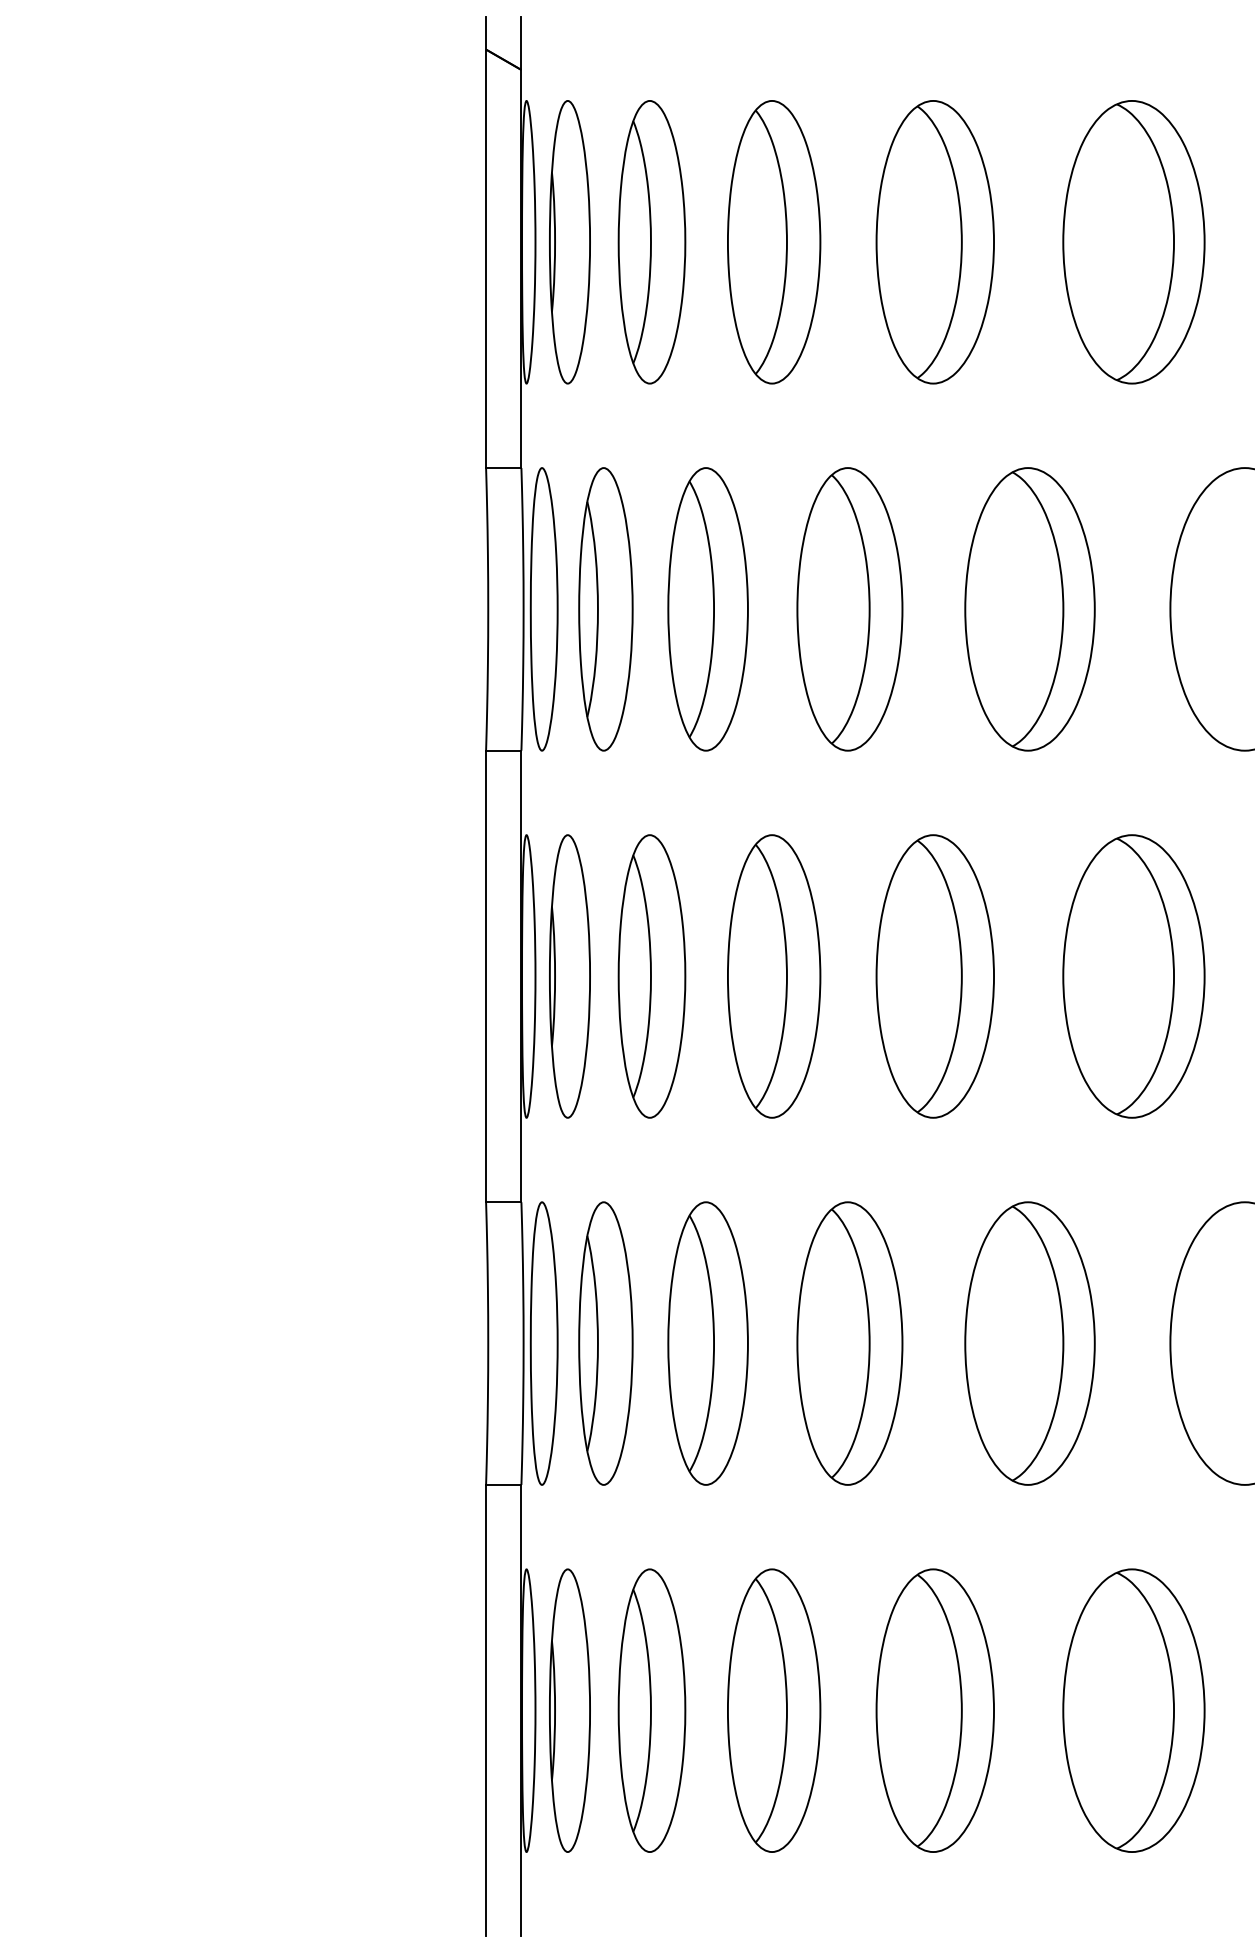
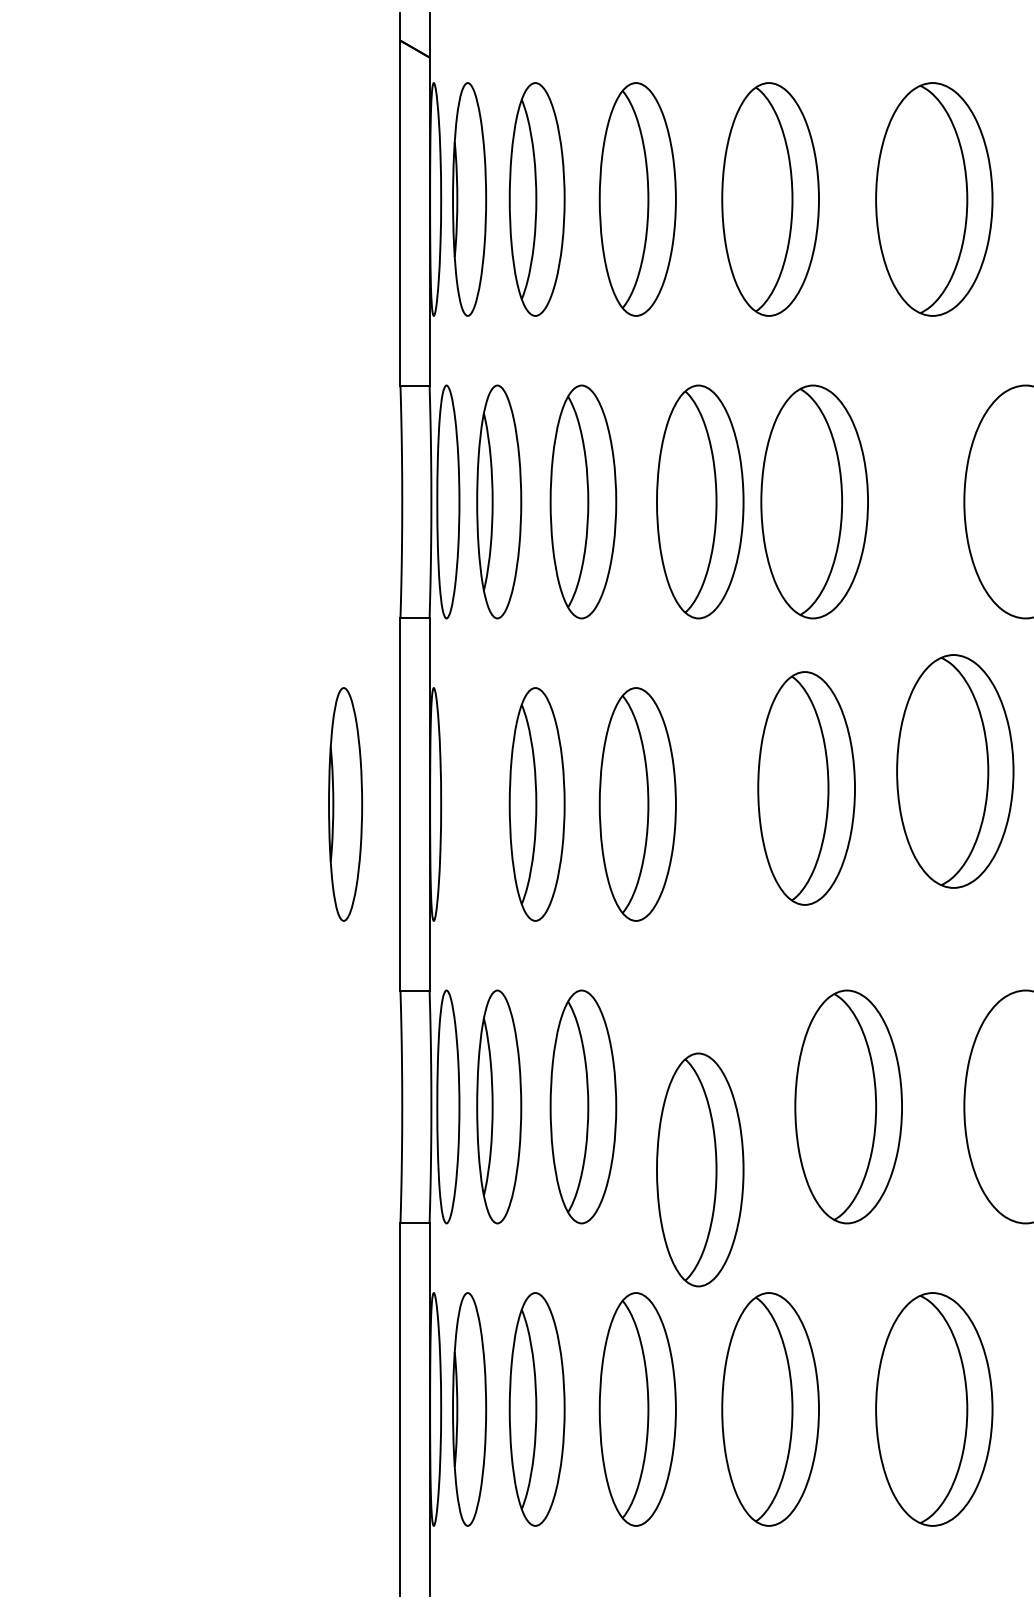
part: (1029, 608) -> (814, 501), moved
part: (569, 976) -> (345, 804), moved
part: (935, 976) -> (806, 788), moved
part: (1134, 976) -> (955, 771), moved
part: (850, 1343) -> (700, 1169), moved

